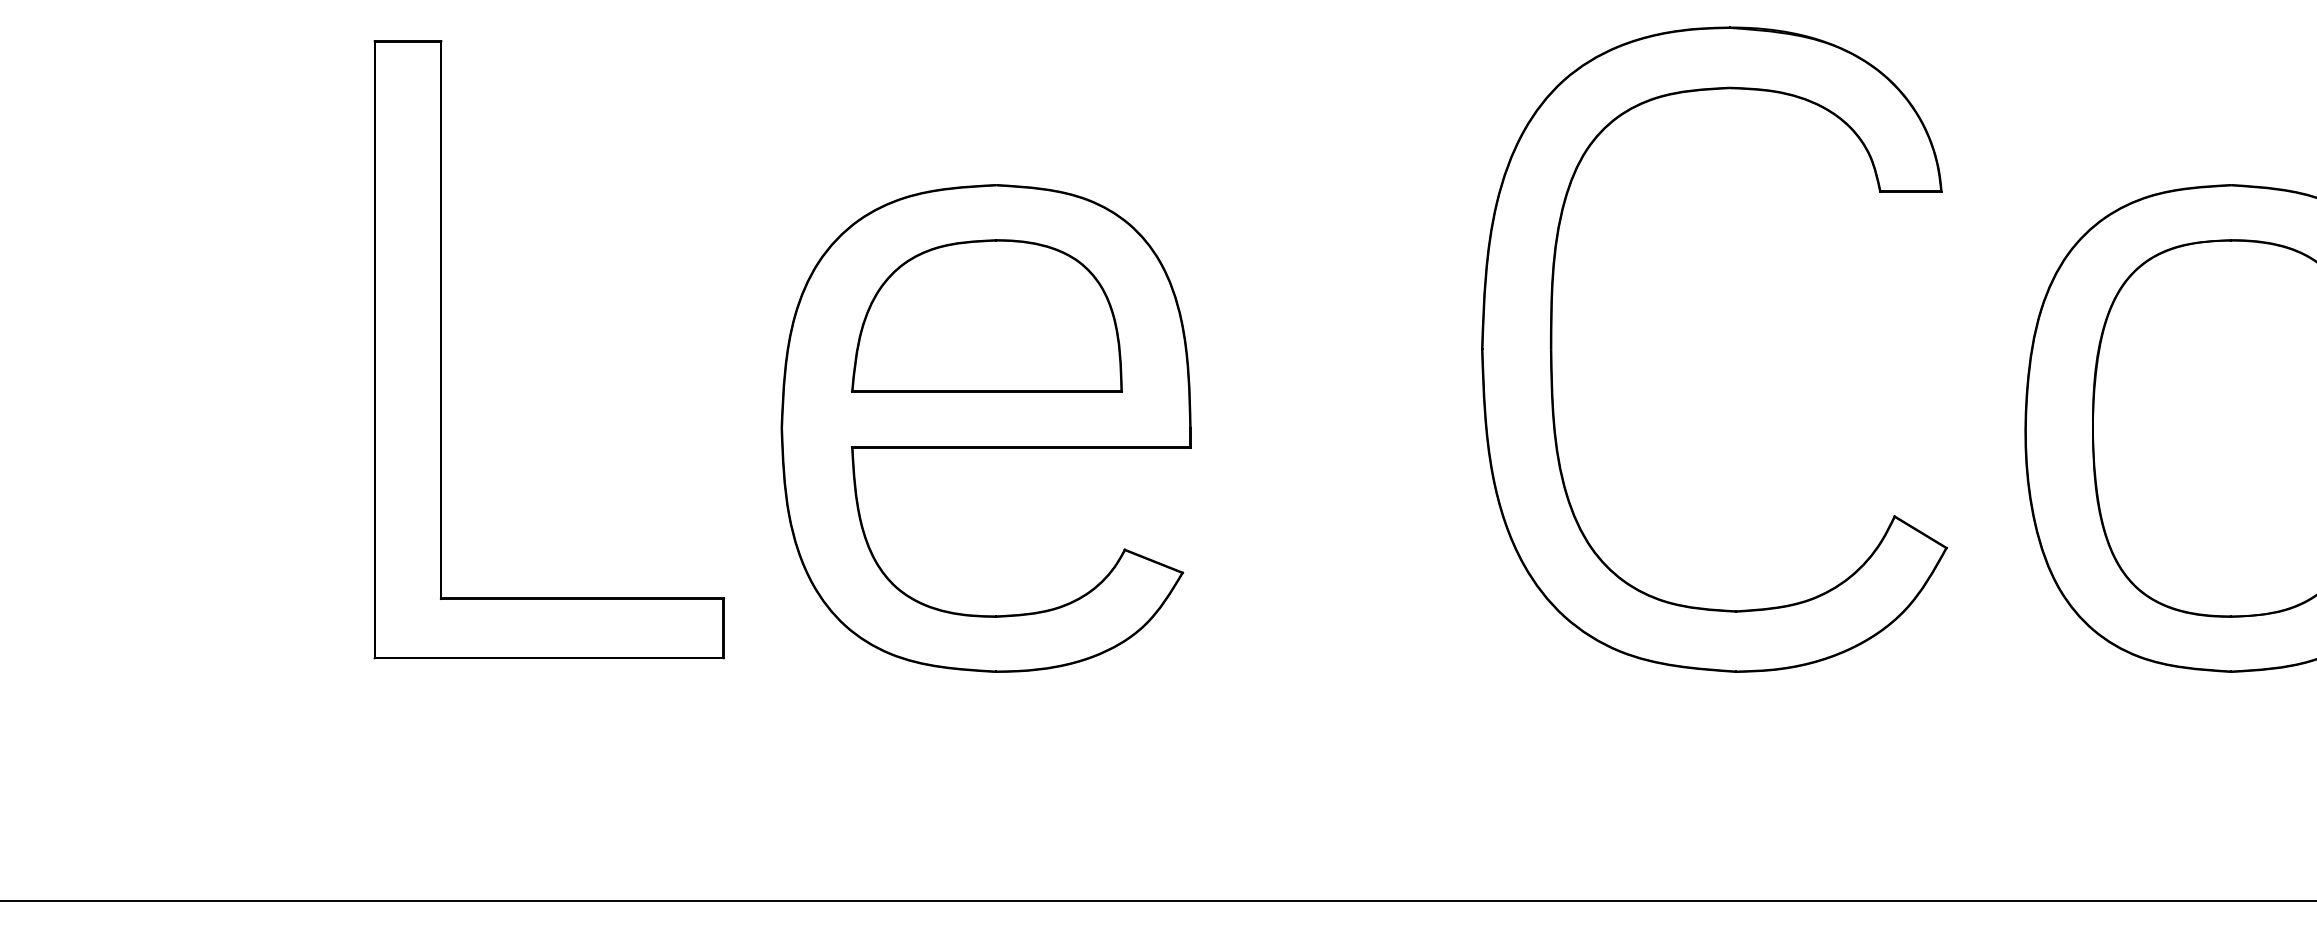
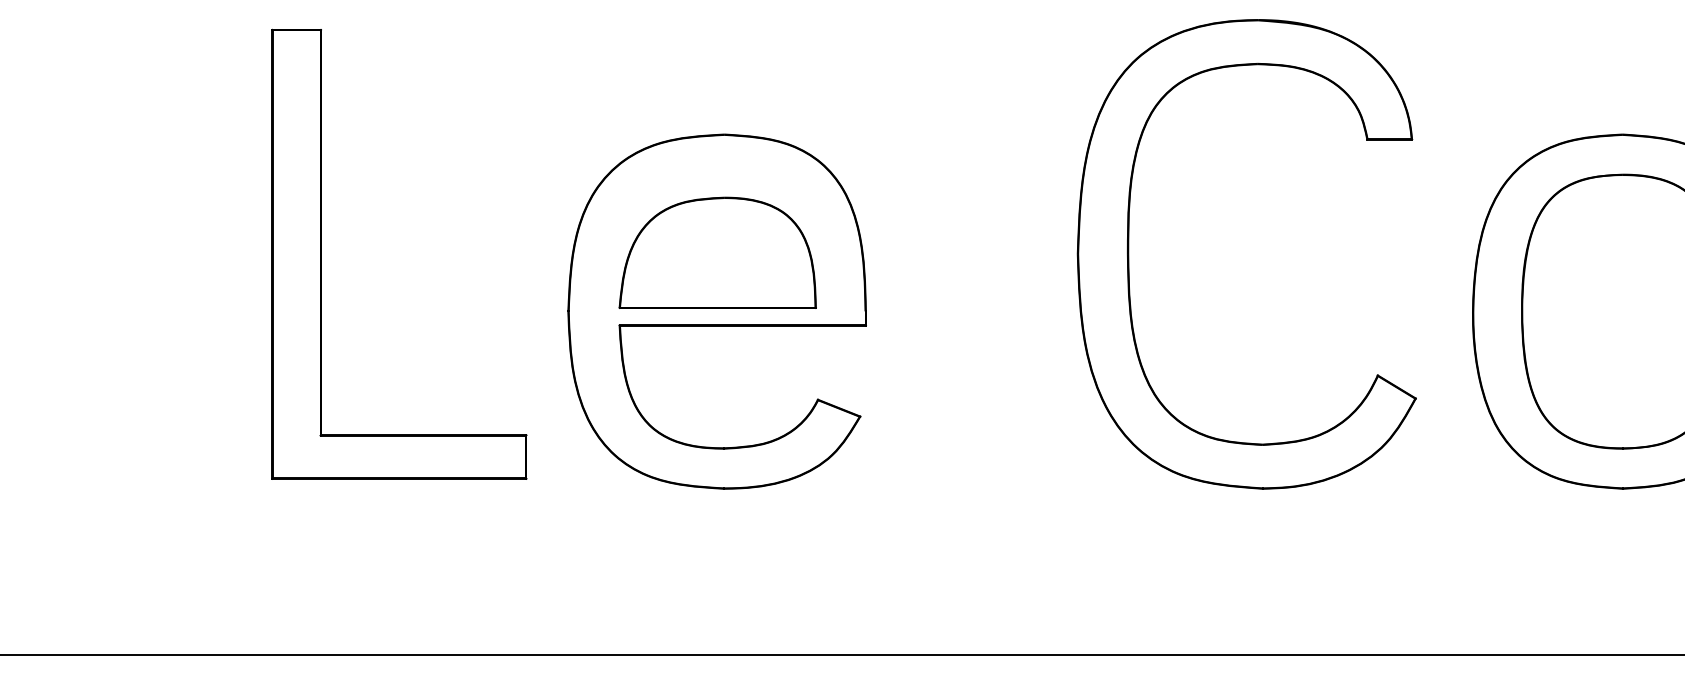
part: (986, 315) -> (717, 252), moved

